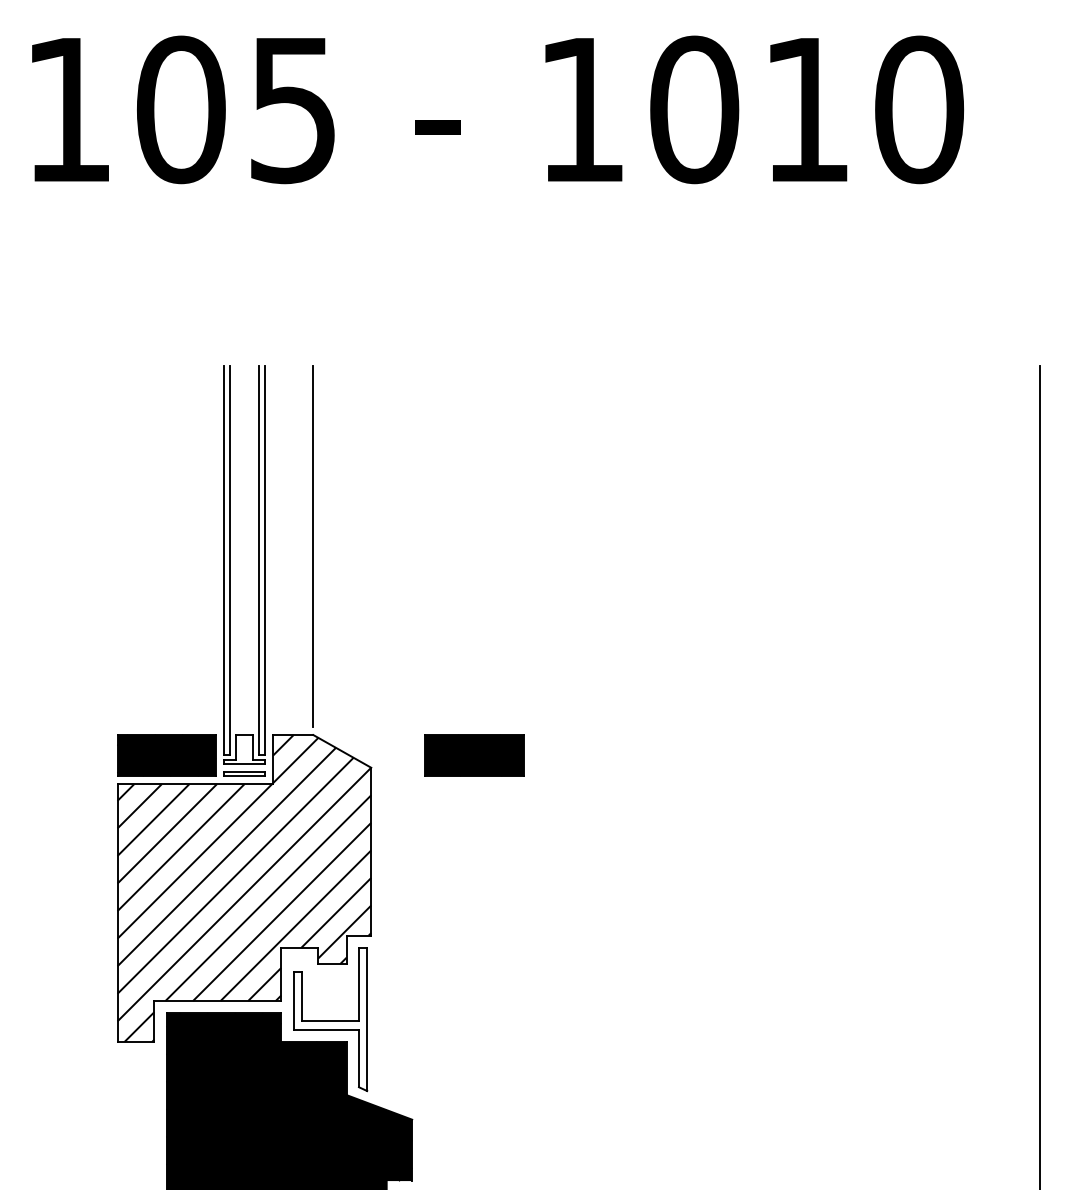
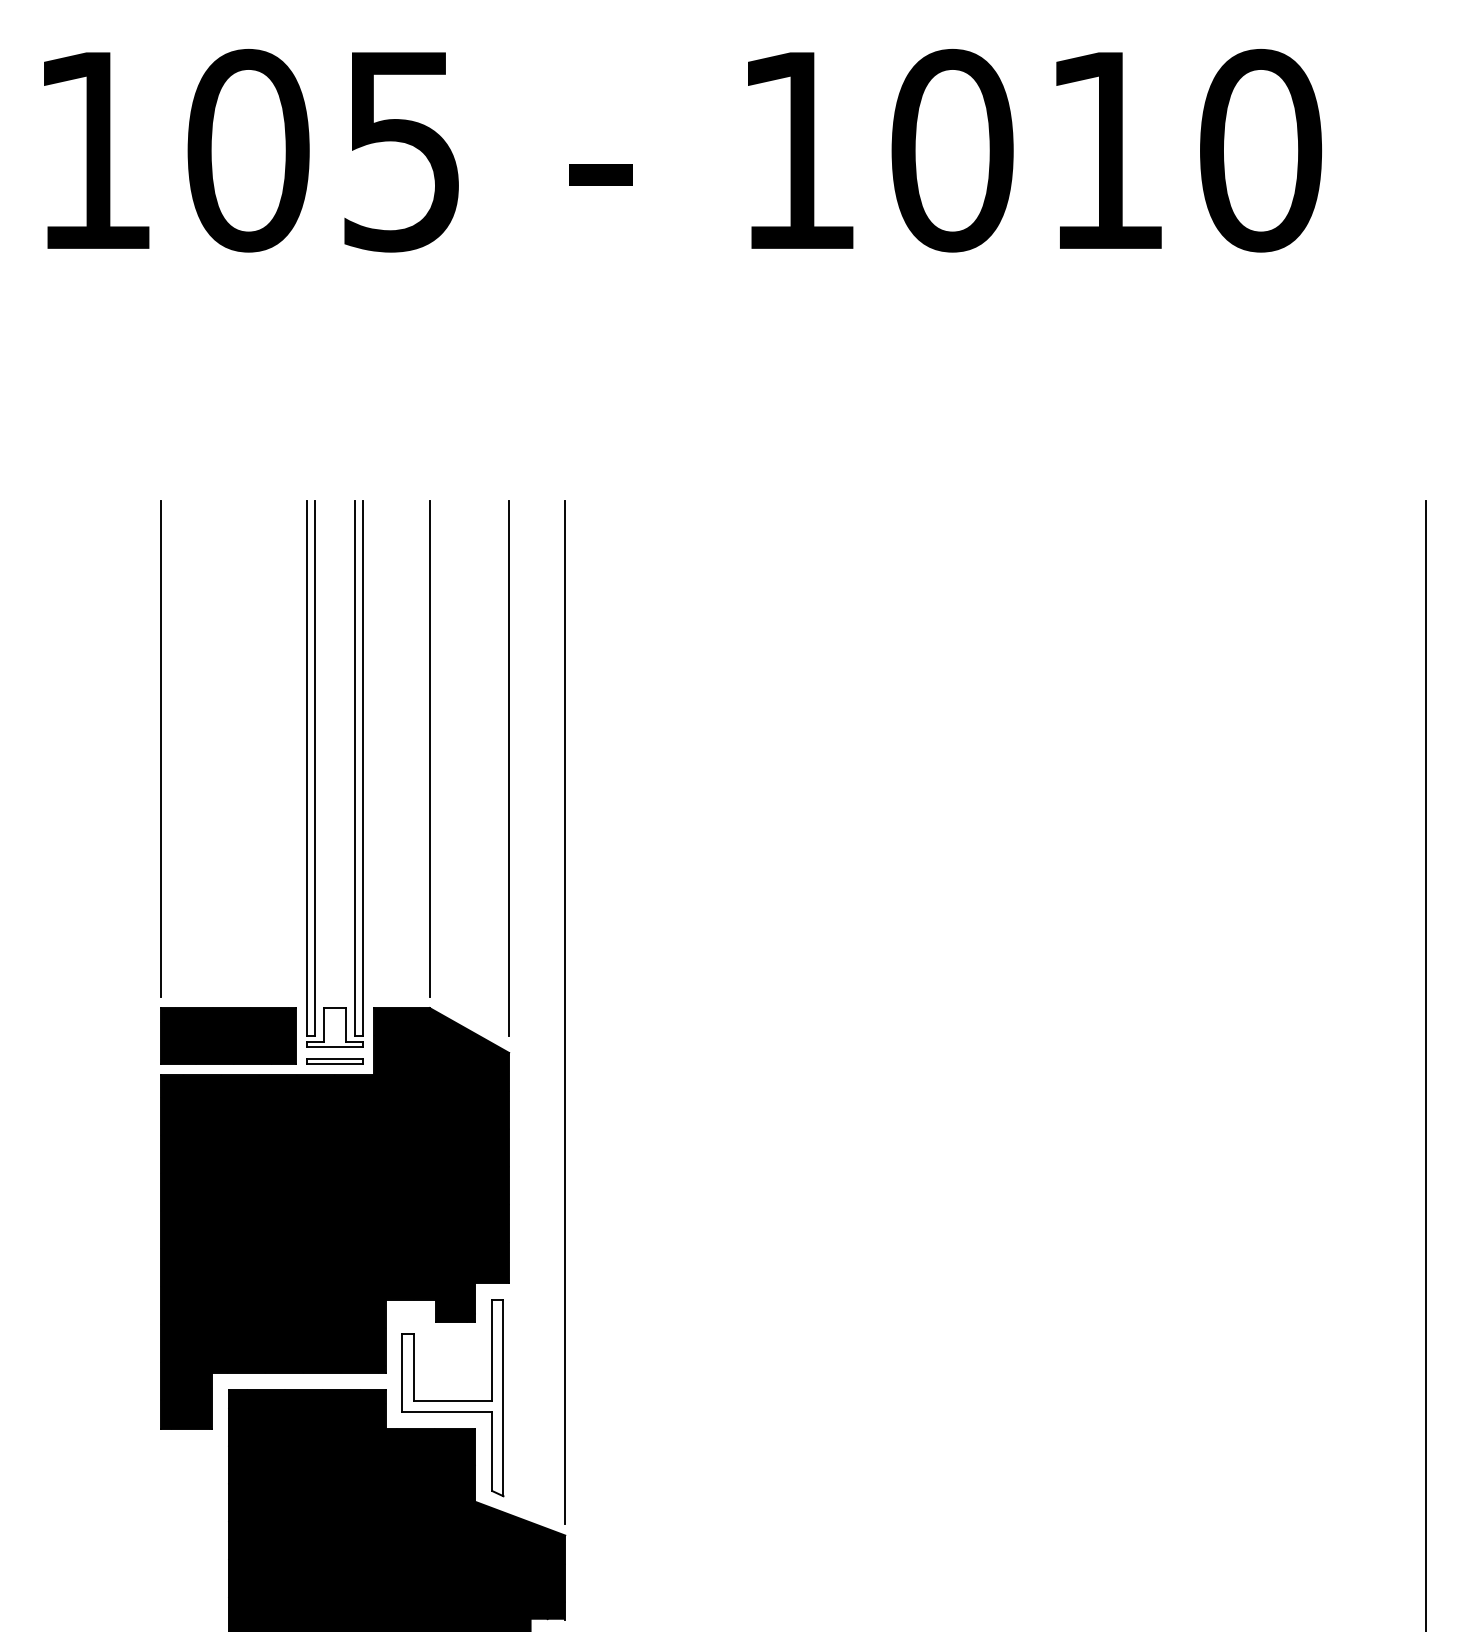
line: (117, 545) -> (161, 748), added
line: (370, 560) -> (508, 768), added
line: (412, 738) -> (565, 1012), added
part: (474, 755) -> (650, 1035), removed
fill: (244, 888) -> (335, 1218), added

